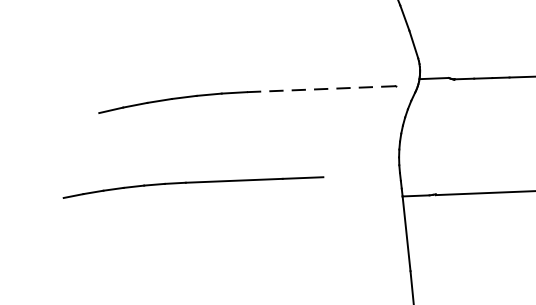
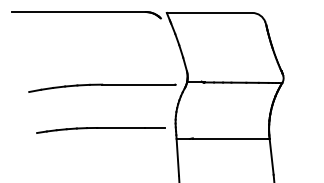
line: (320, 88) -> (138, 84), dashed -> solid
part: (192, 187) -> (100, 130), moved

